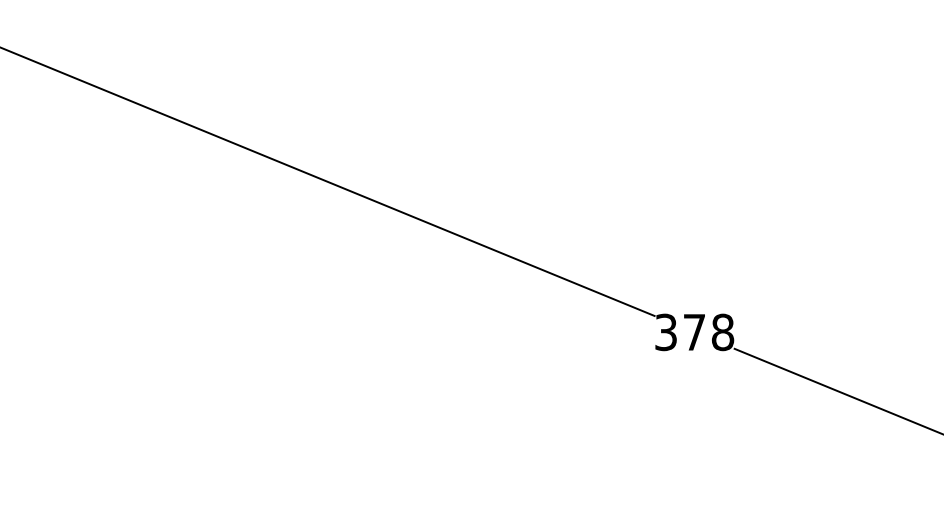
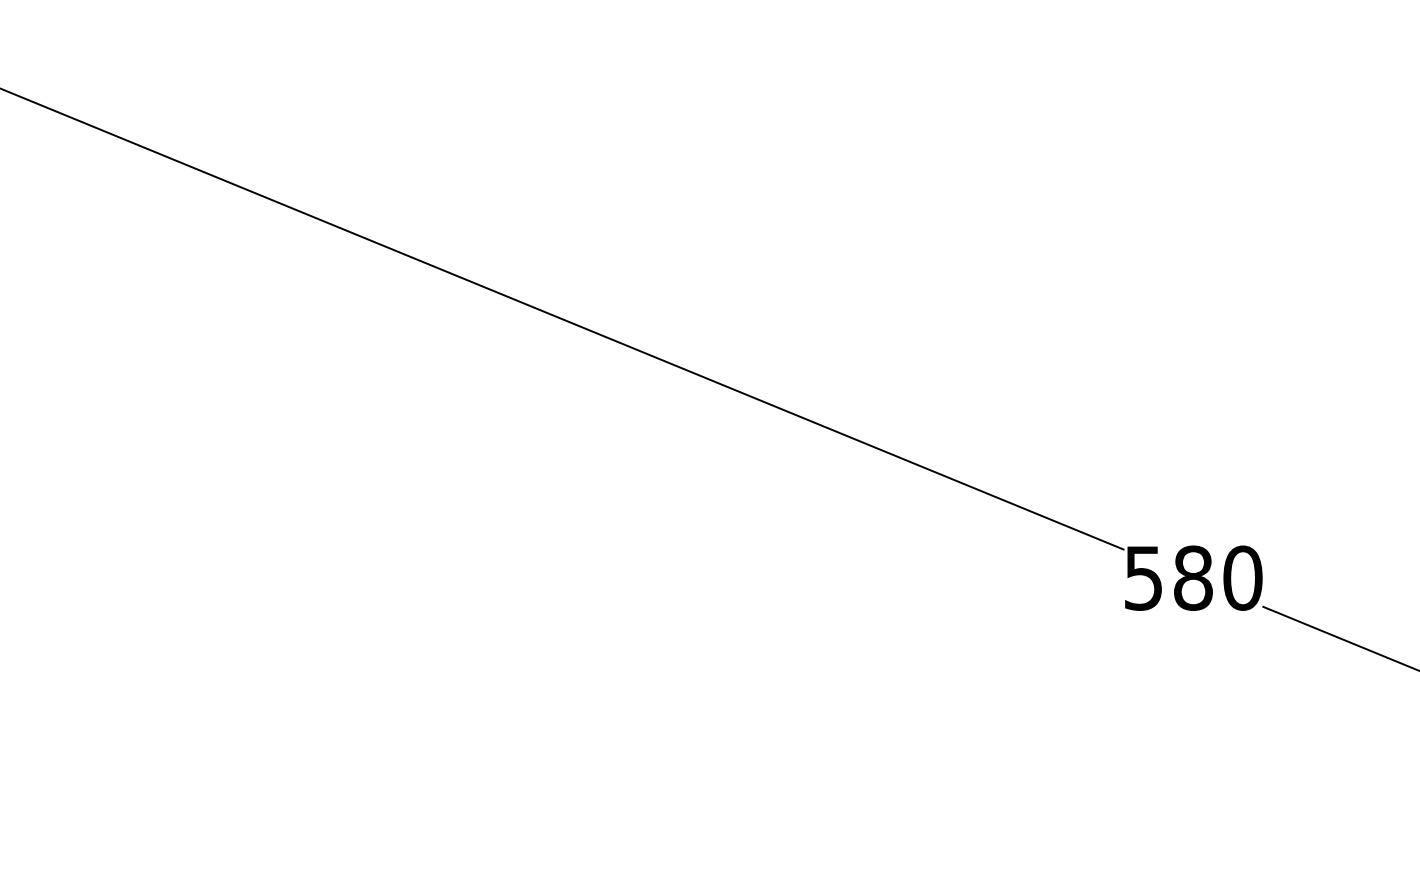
text: (695, 332) -> (1194, 578), 378 -> 580

